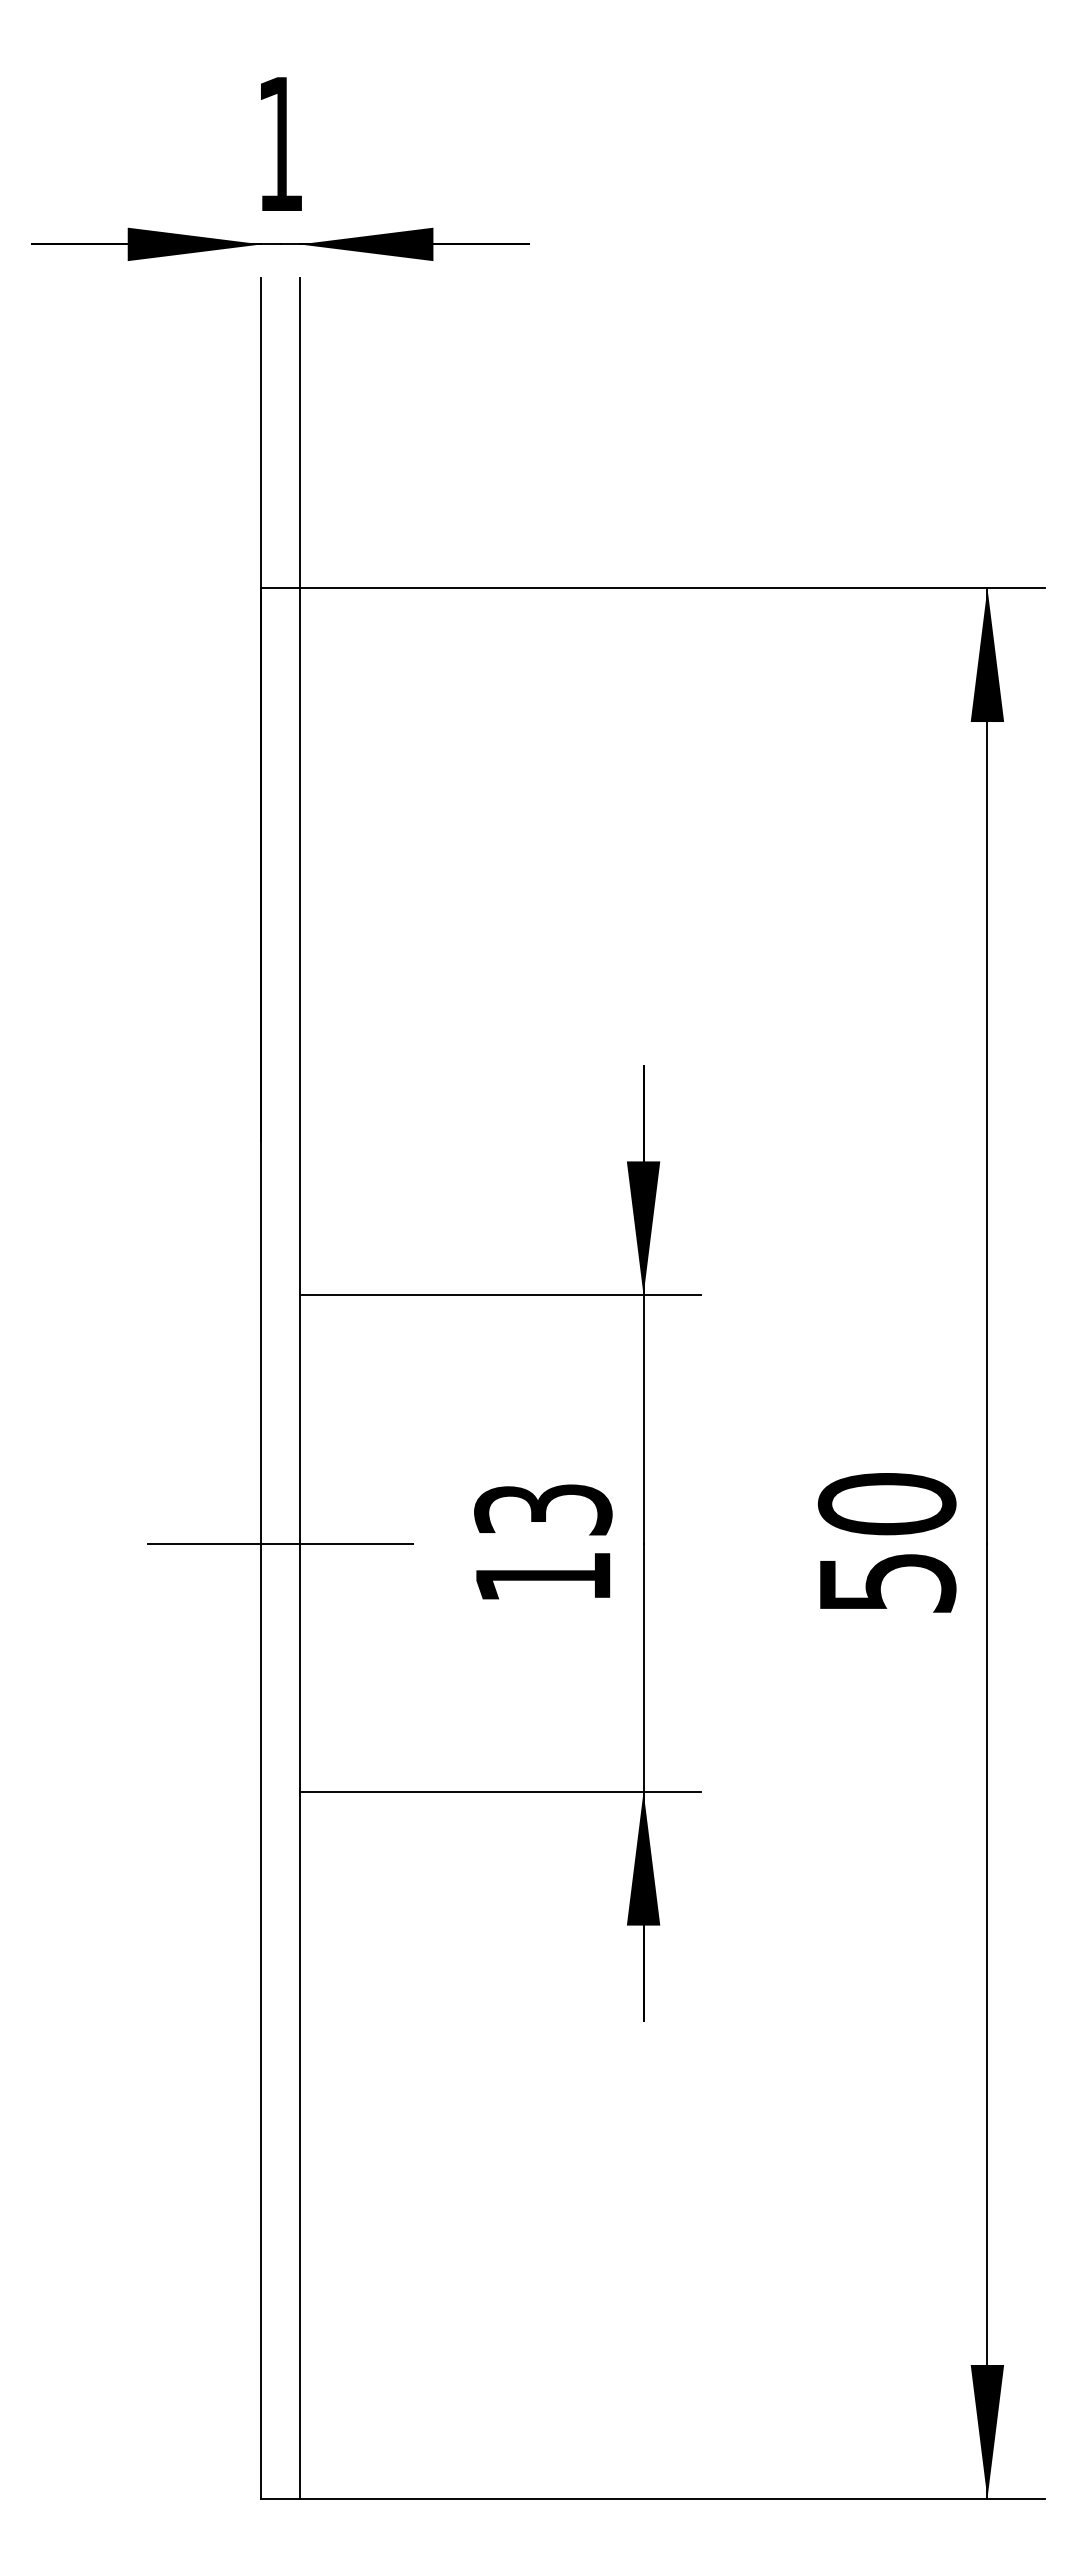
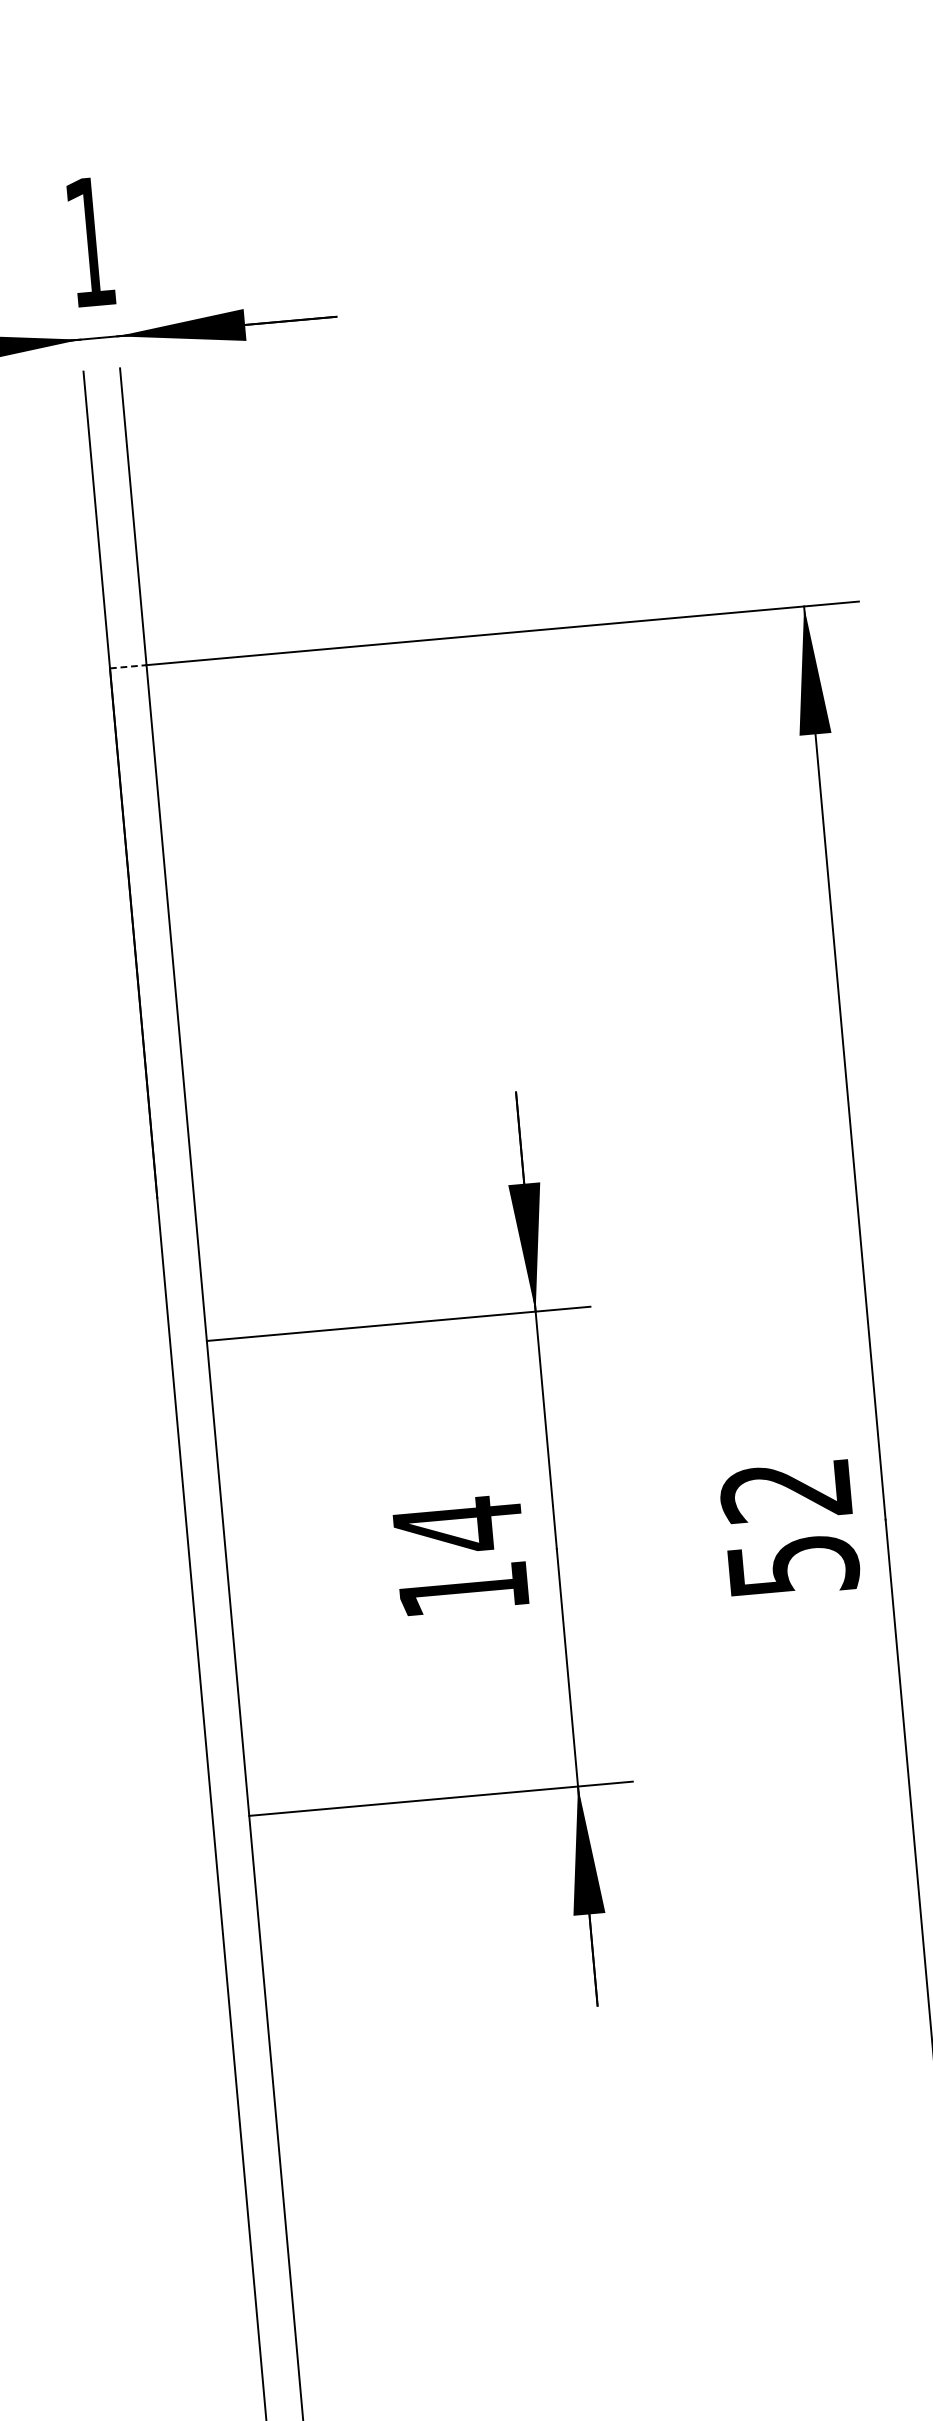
line: (281, 588) -> (129, 666), solid -> dashed
text: (886, 1504) -> (785, 1491), 50 -> 52
text: (543, 1510) -> (458, 1526), 13 -> 14
line: (280, 1543) -> (209, 1580), removed

